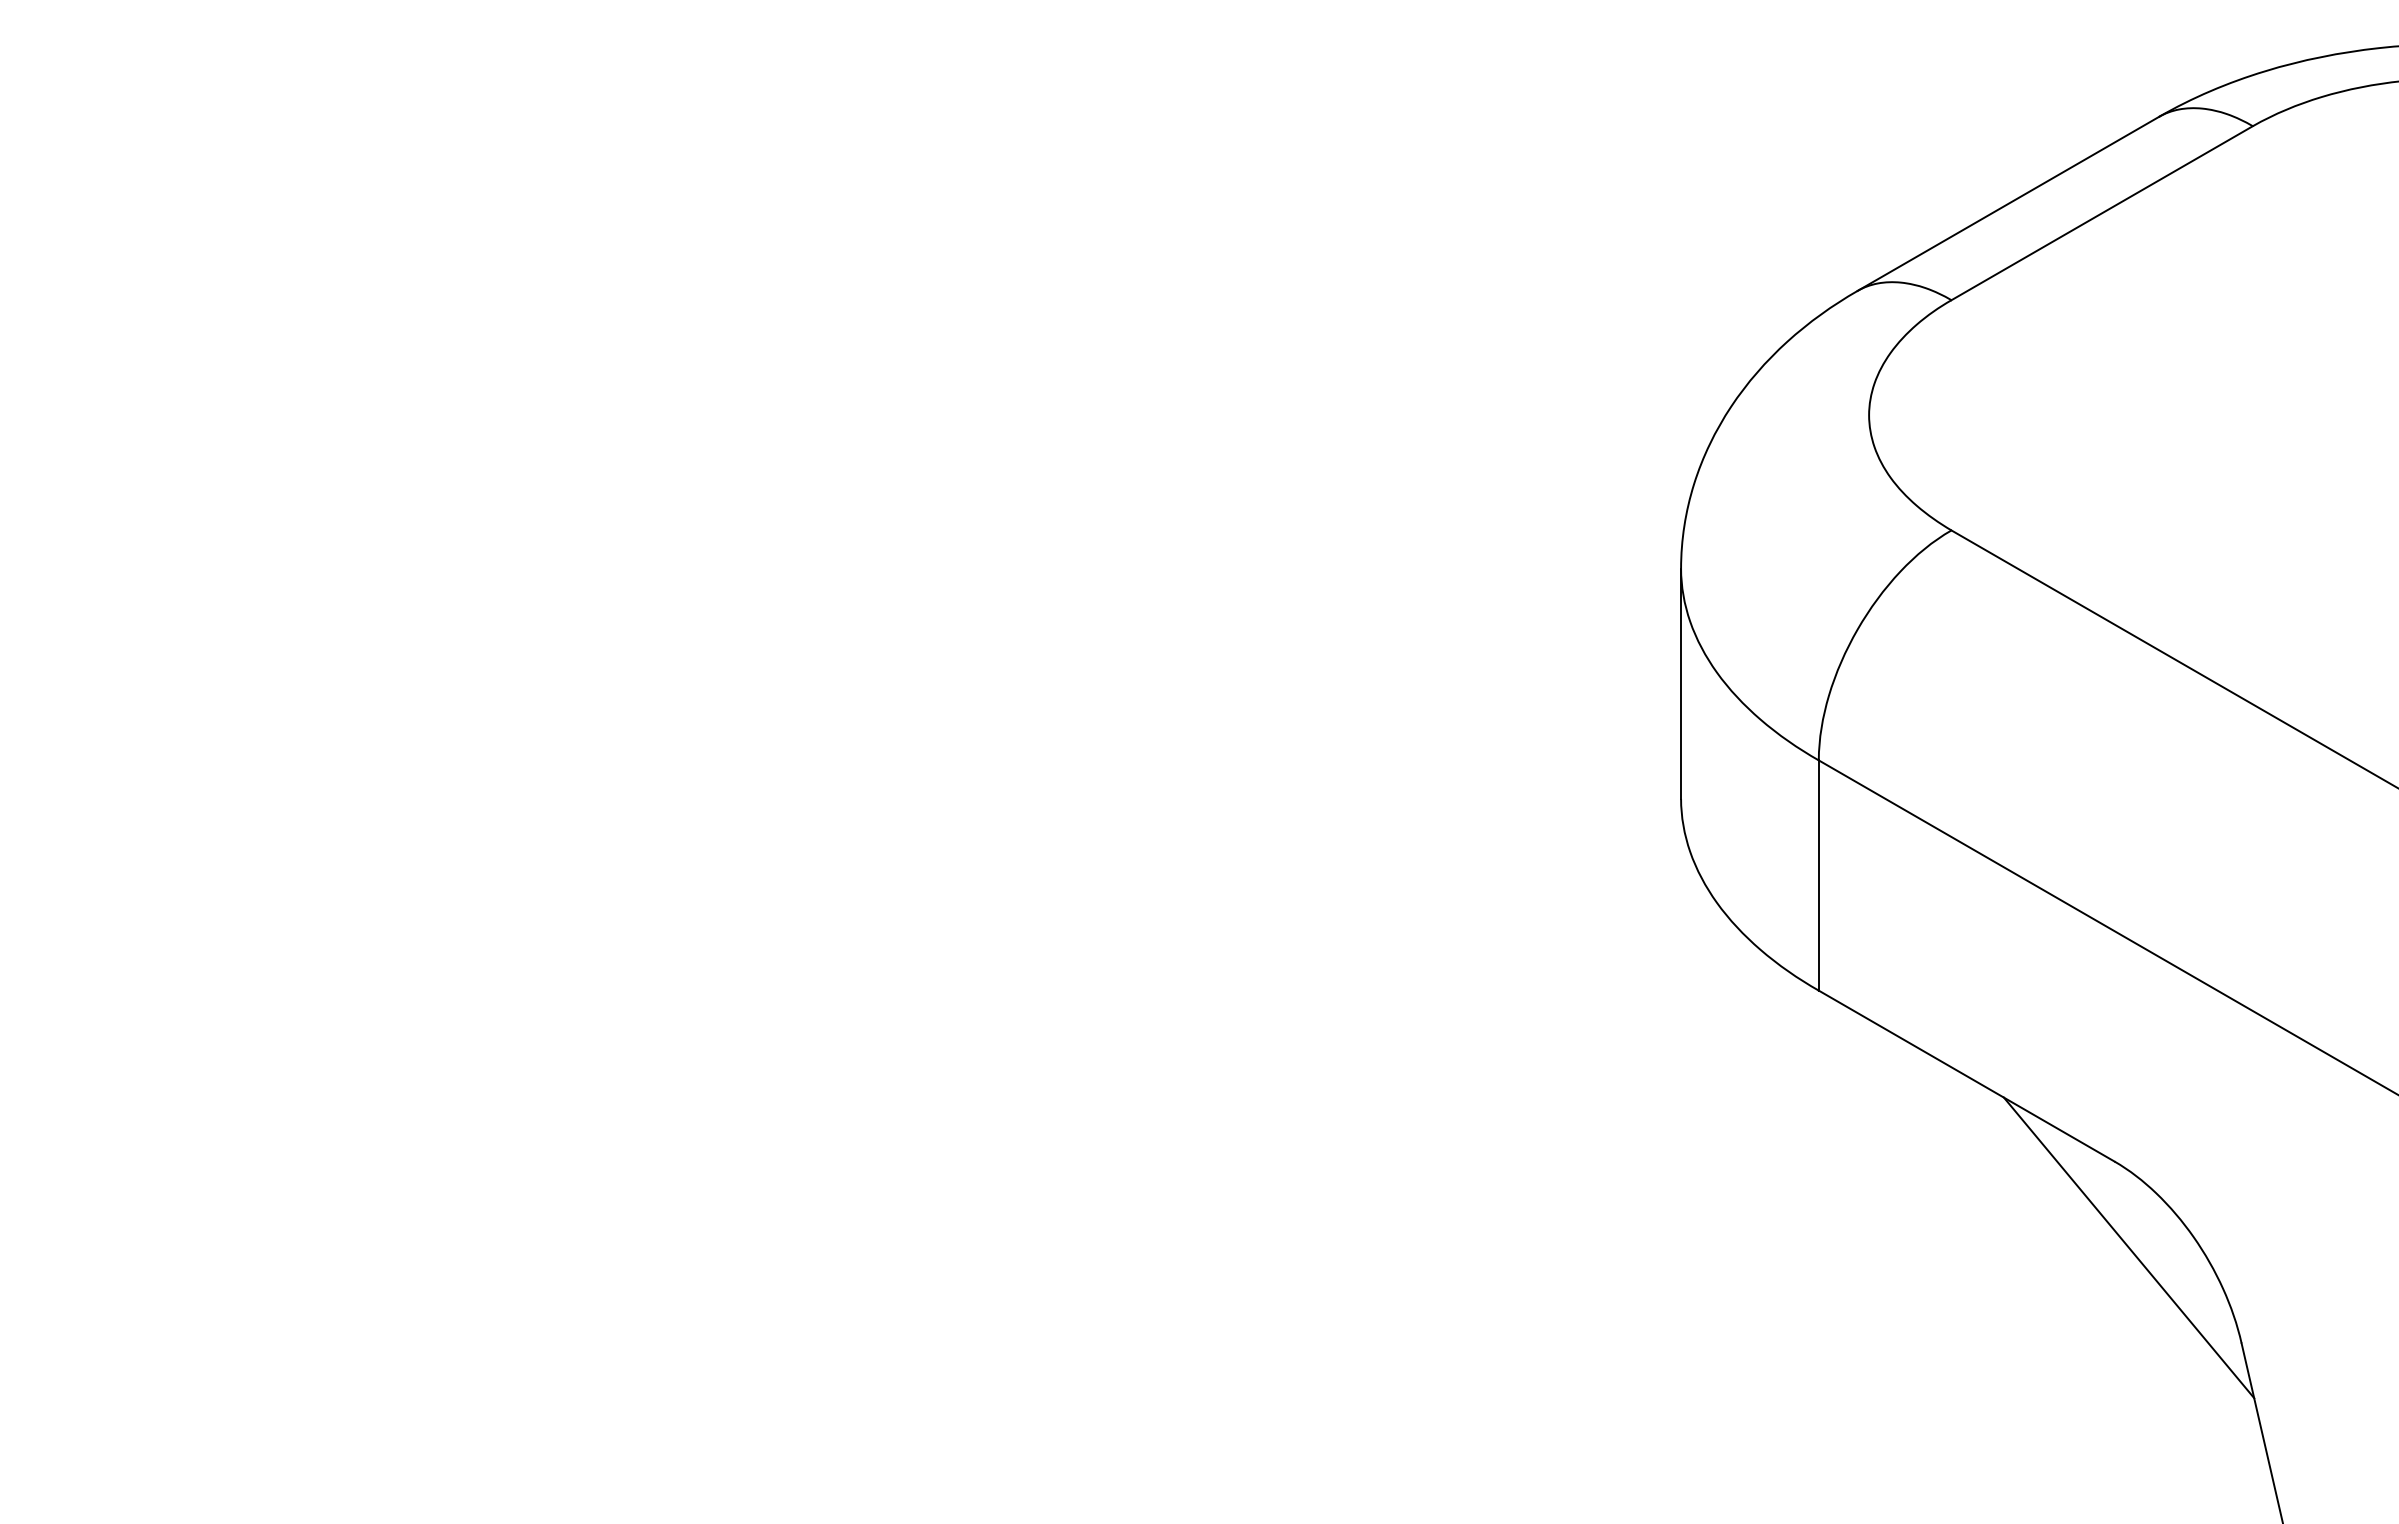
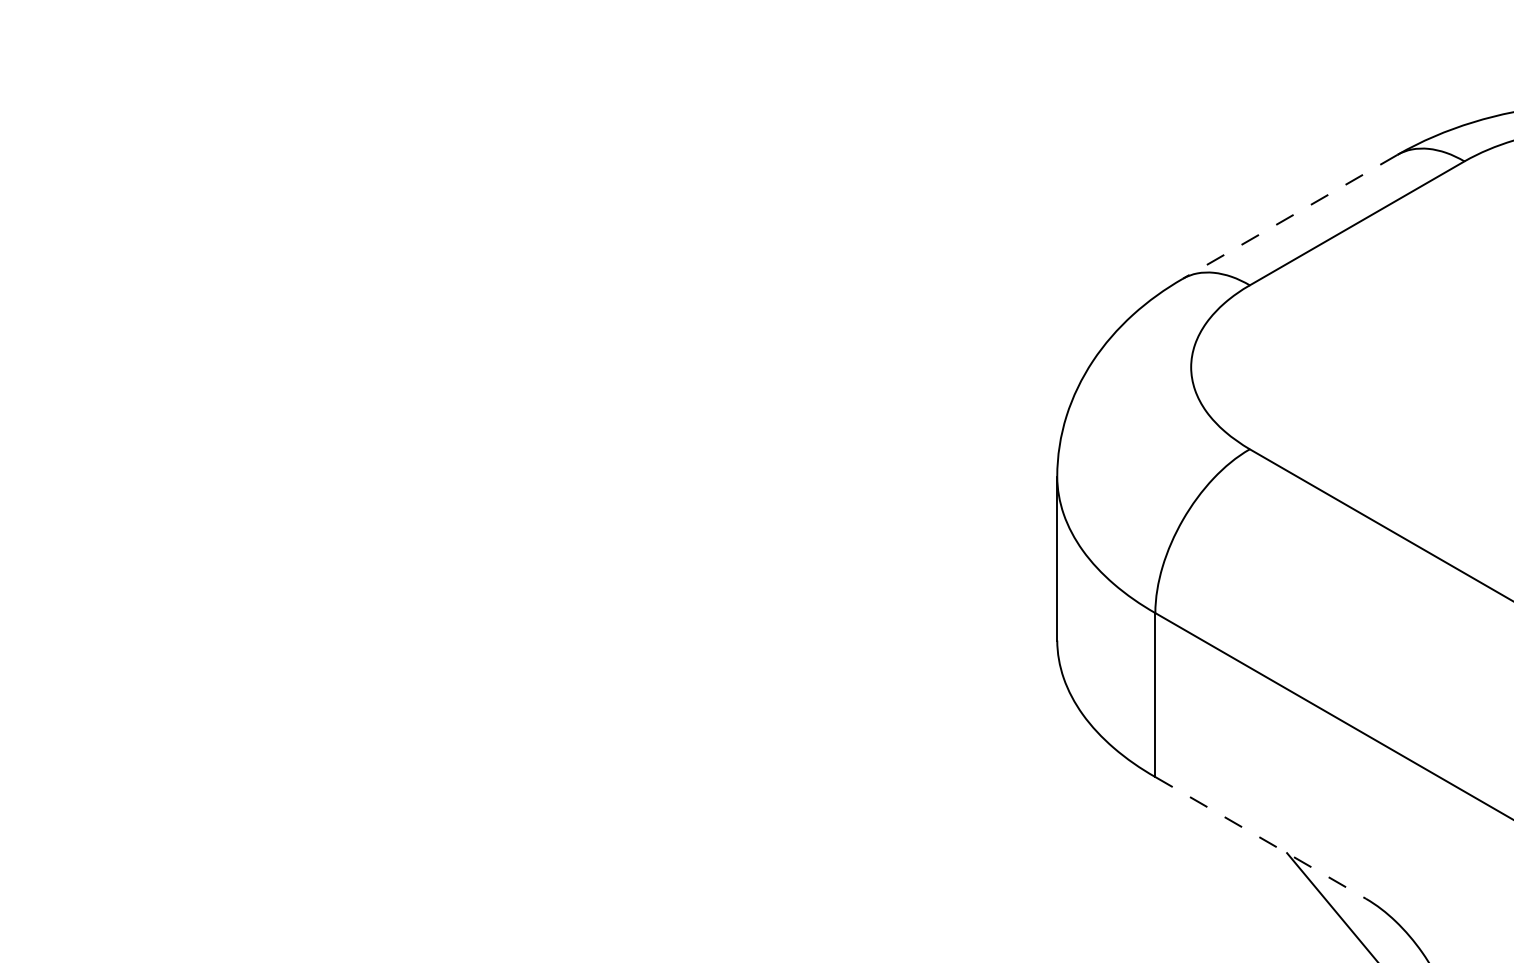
line: (2008, 203) -> (1290, 216), solid -> dashed
line: (1966, 1076) -> (1260, 838), solid -> dashed

